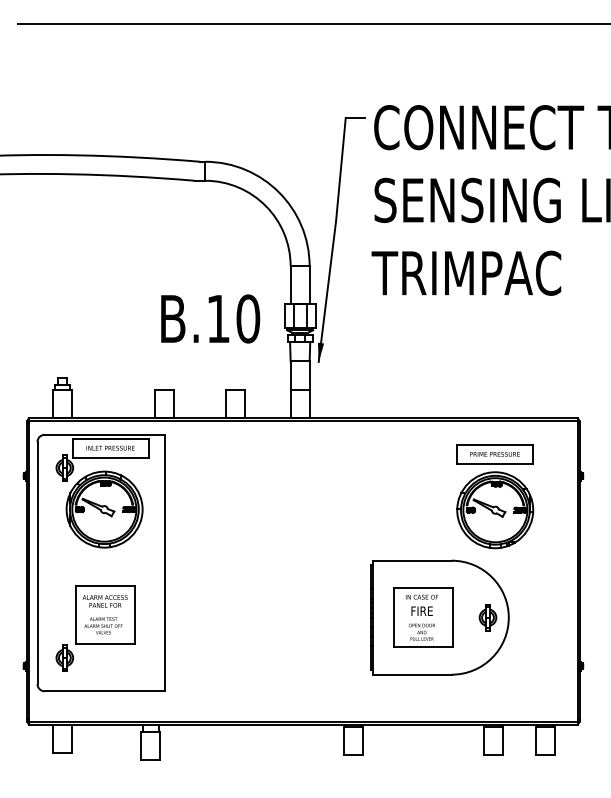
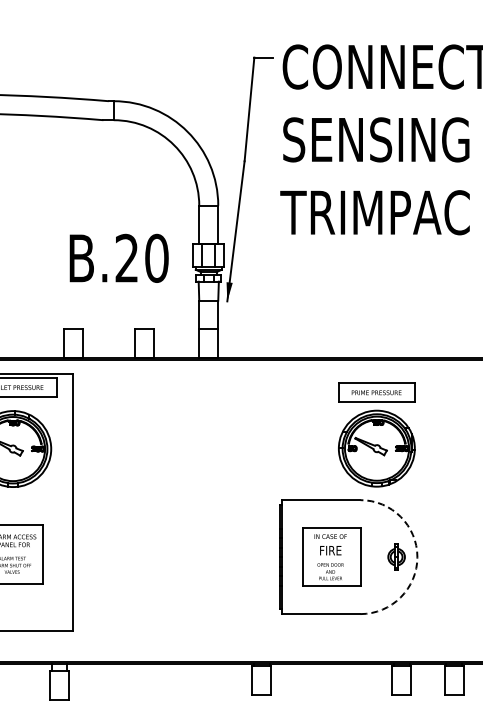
text: (218, 318) -> (127, 257), B.10 -> B.20
part: (495, 496) -> (377, 434), moved
arc: (508, 617) -> (417, 556), solid -> dashed

